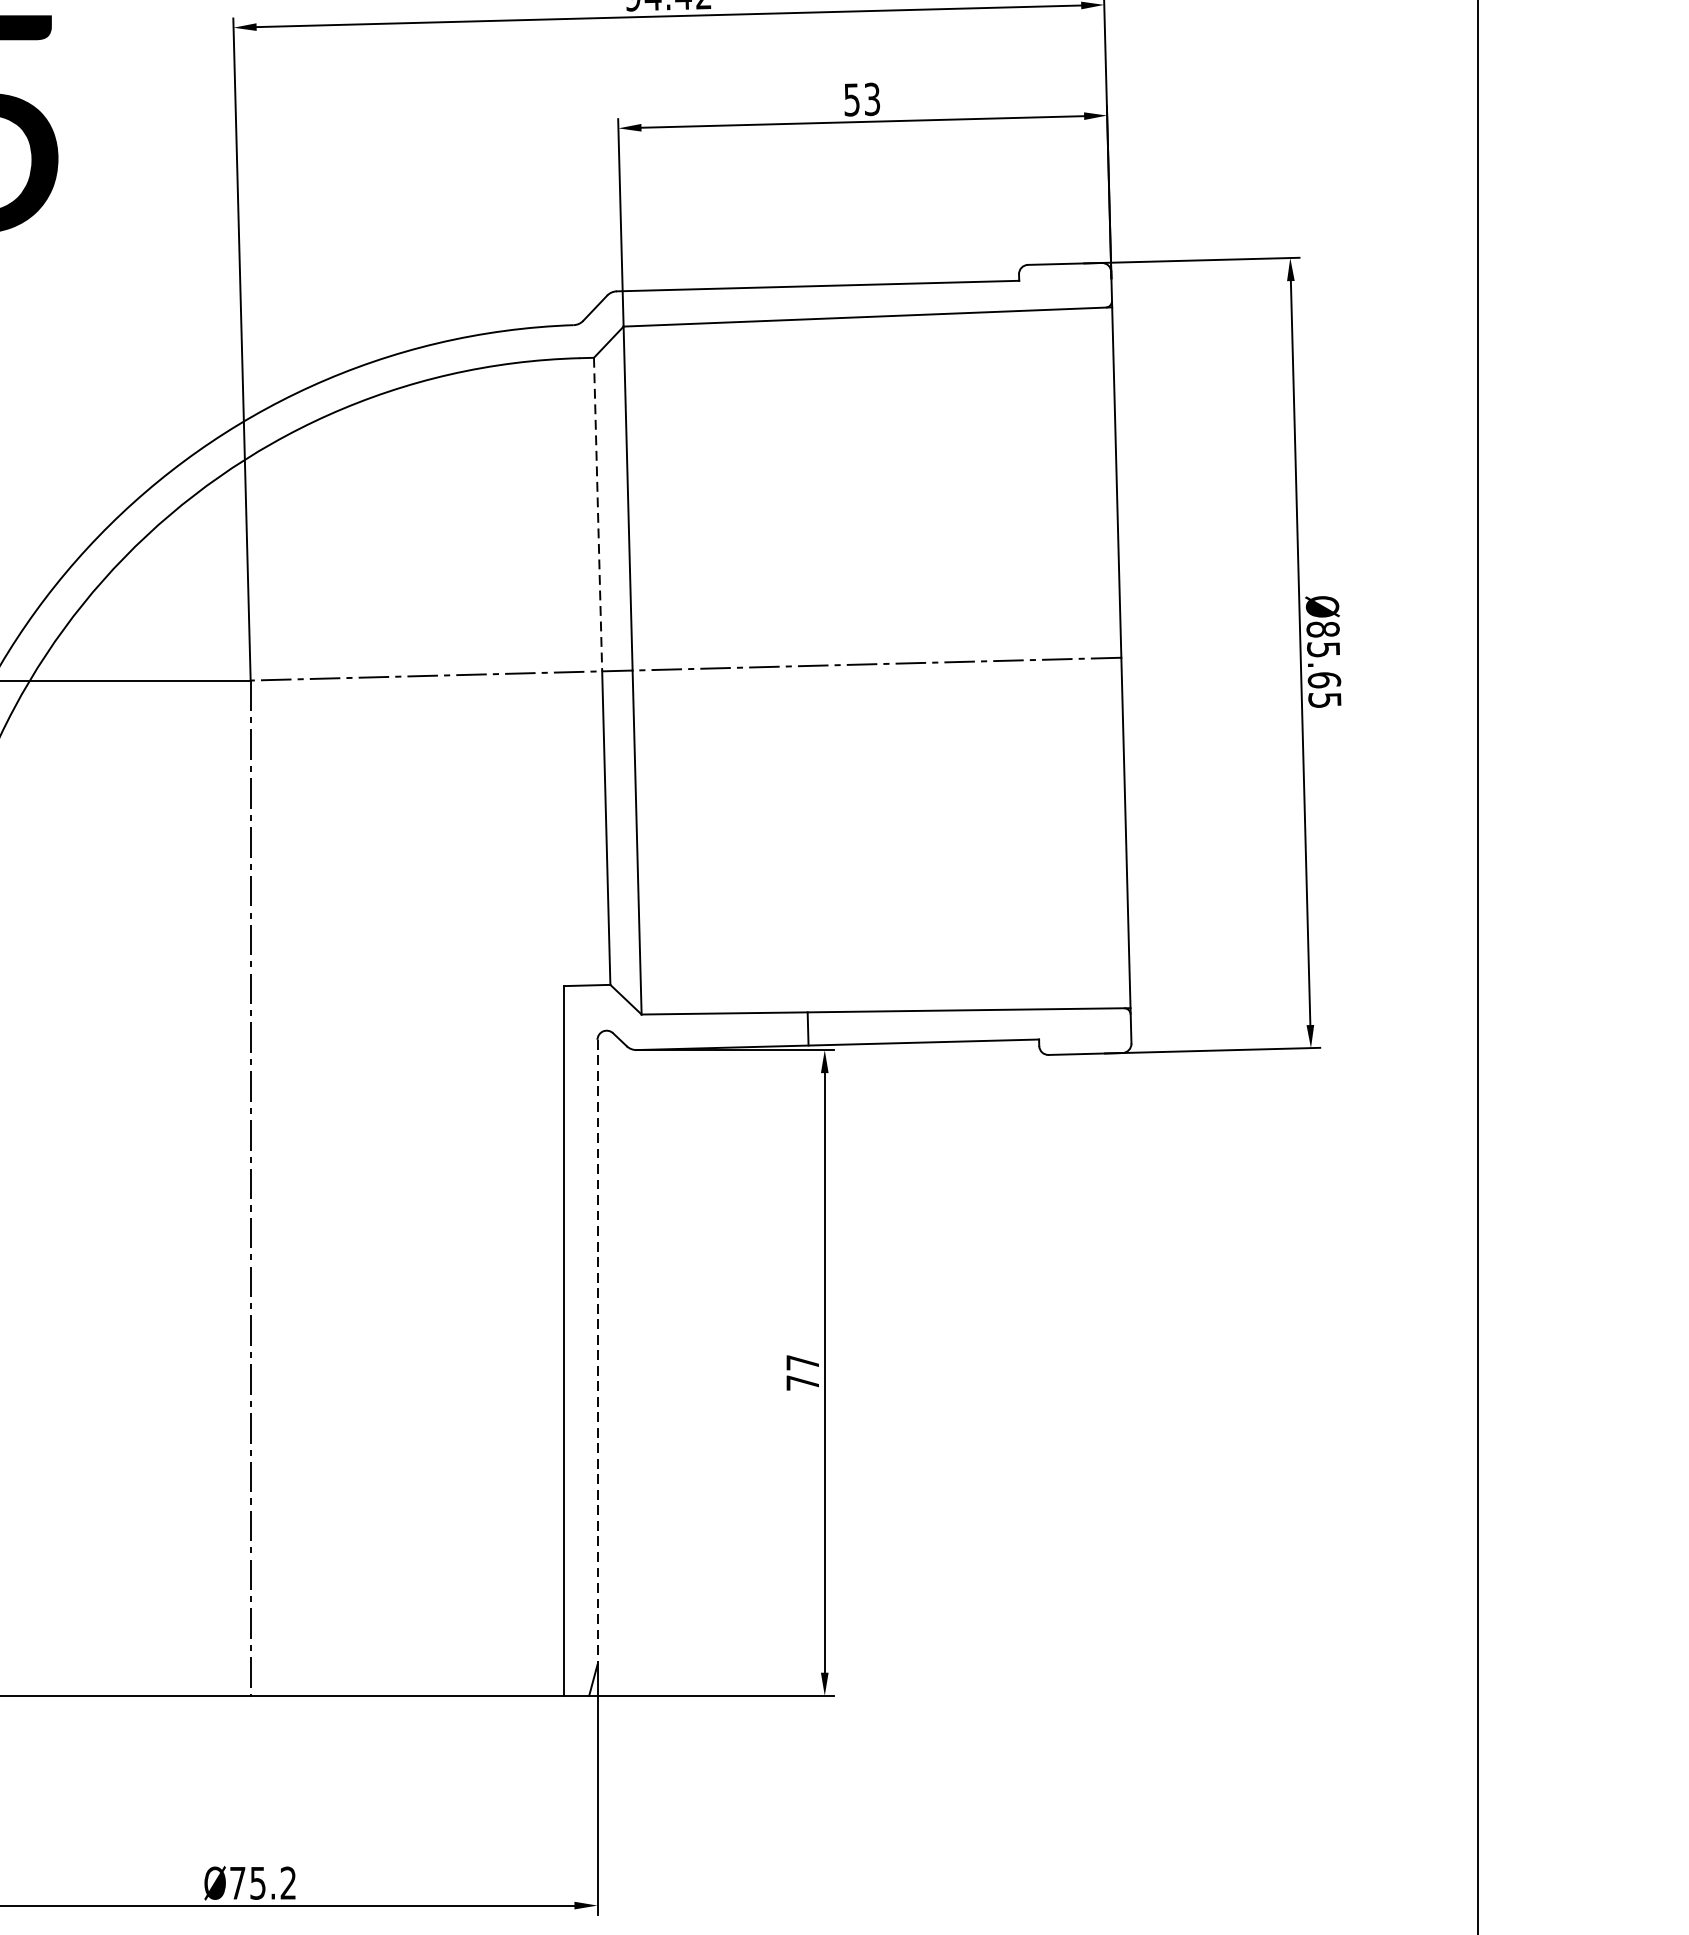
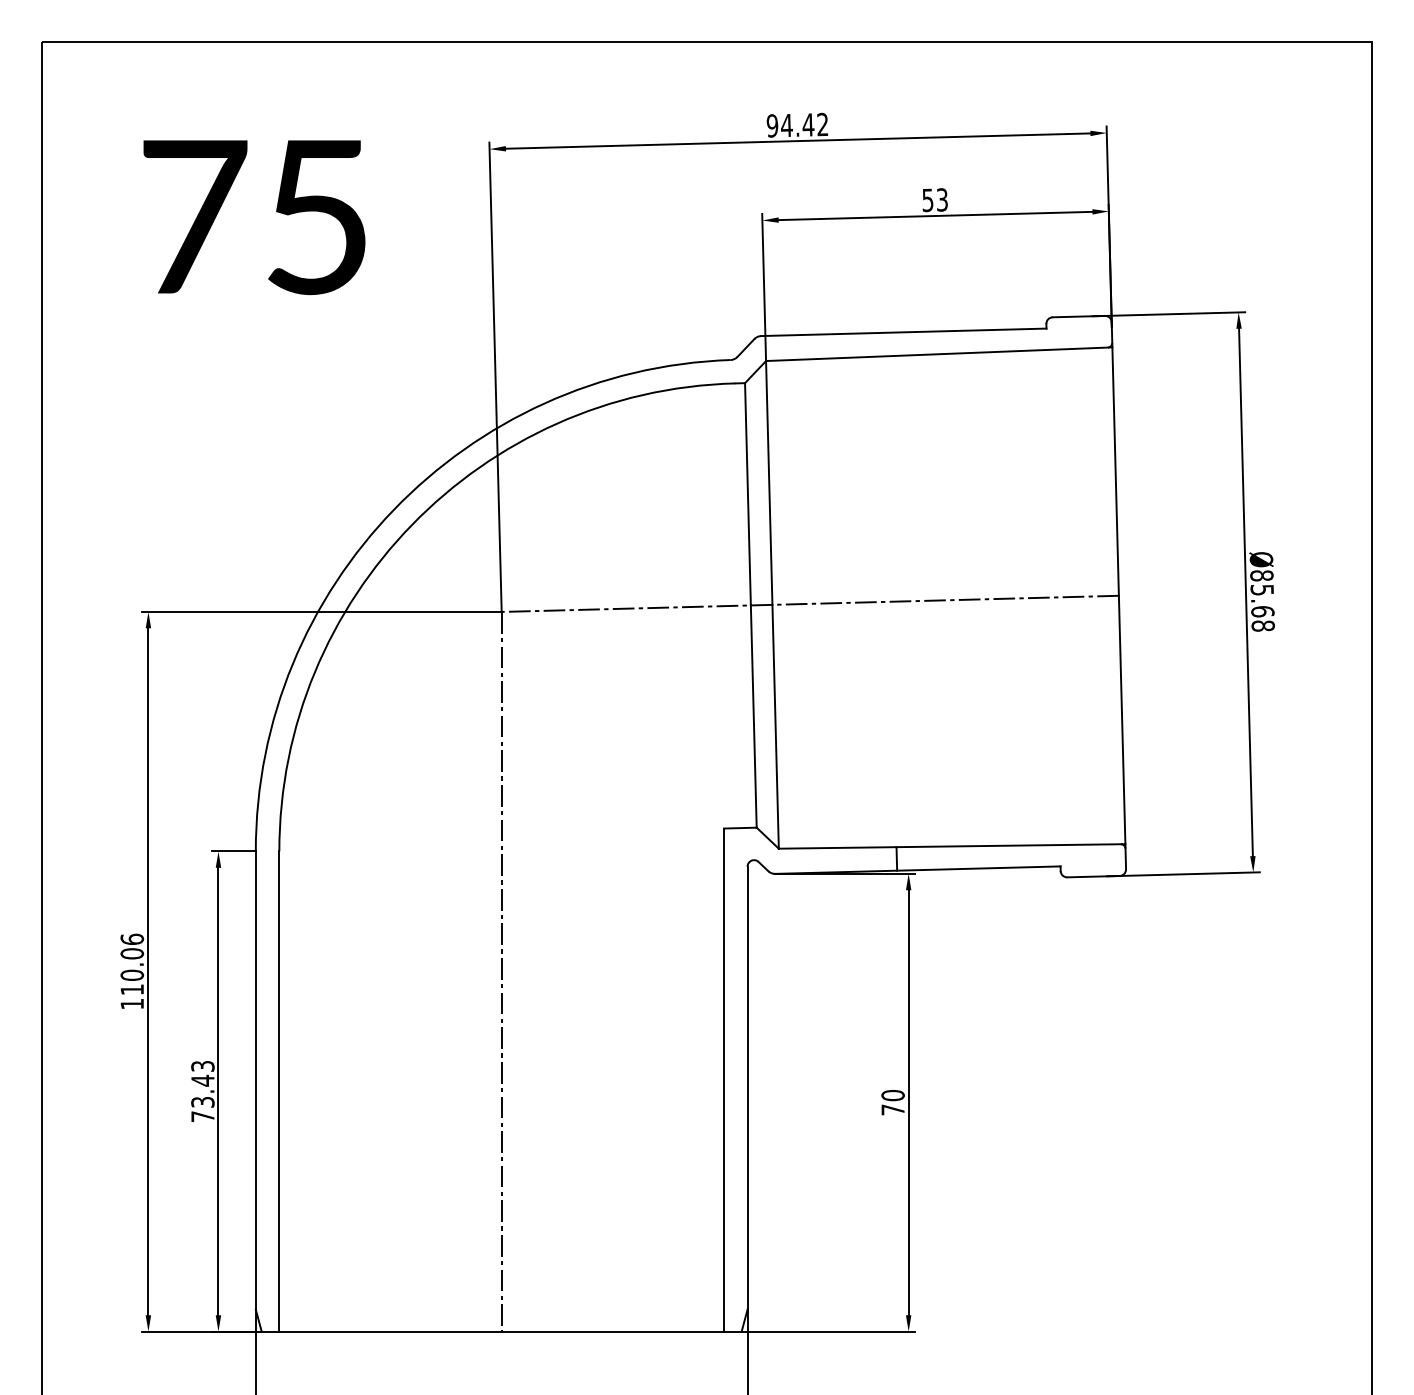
line: (597, 514) -> (747, 494), dashed -> solid
text: (1325, 699) -> (1263, 625), Ø85.65 -> Ø85.68
line: (597, 1352) -> (747, 1088), dashed -> solid
text: (801, 1362) -> (892, 1095), 77 -> 70

